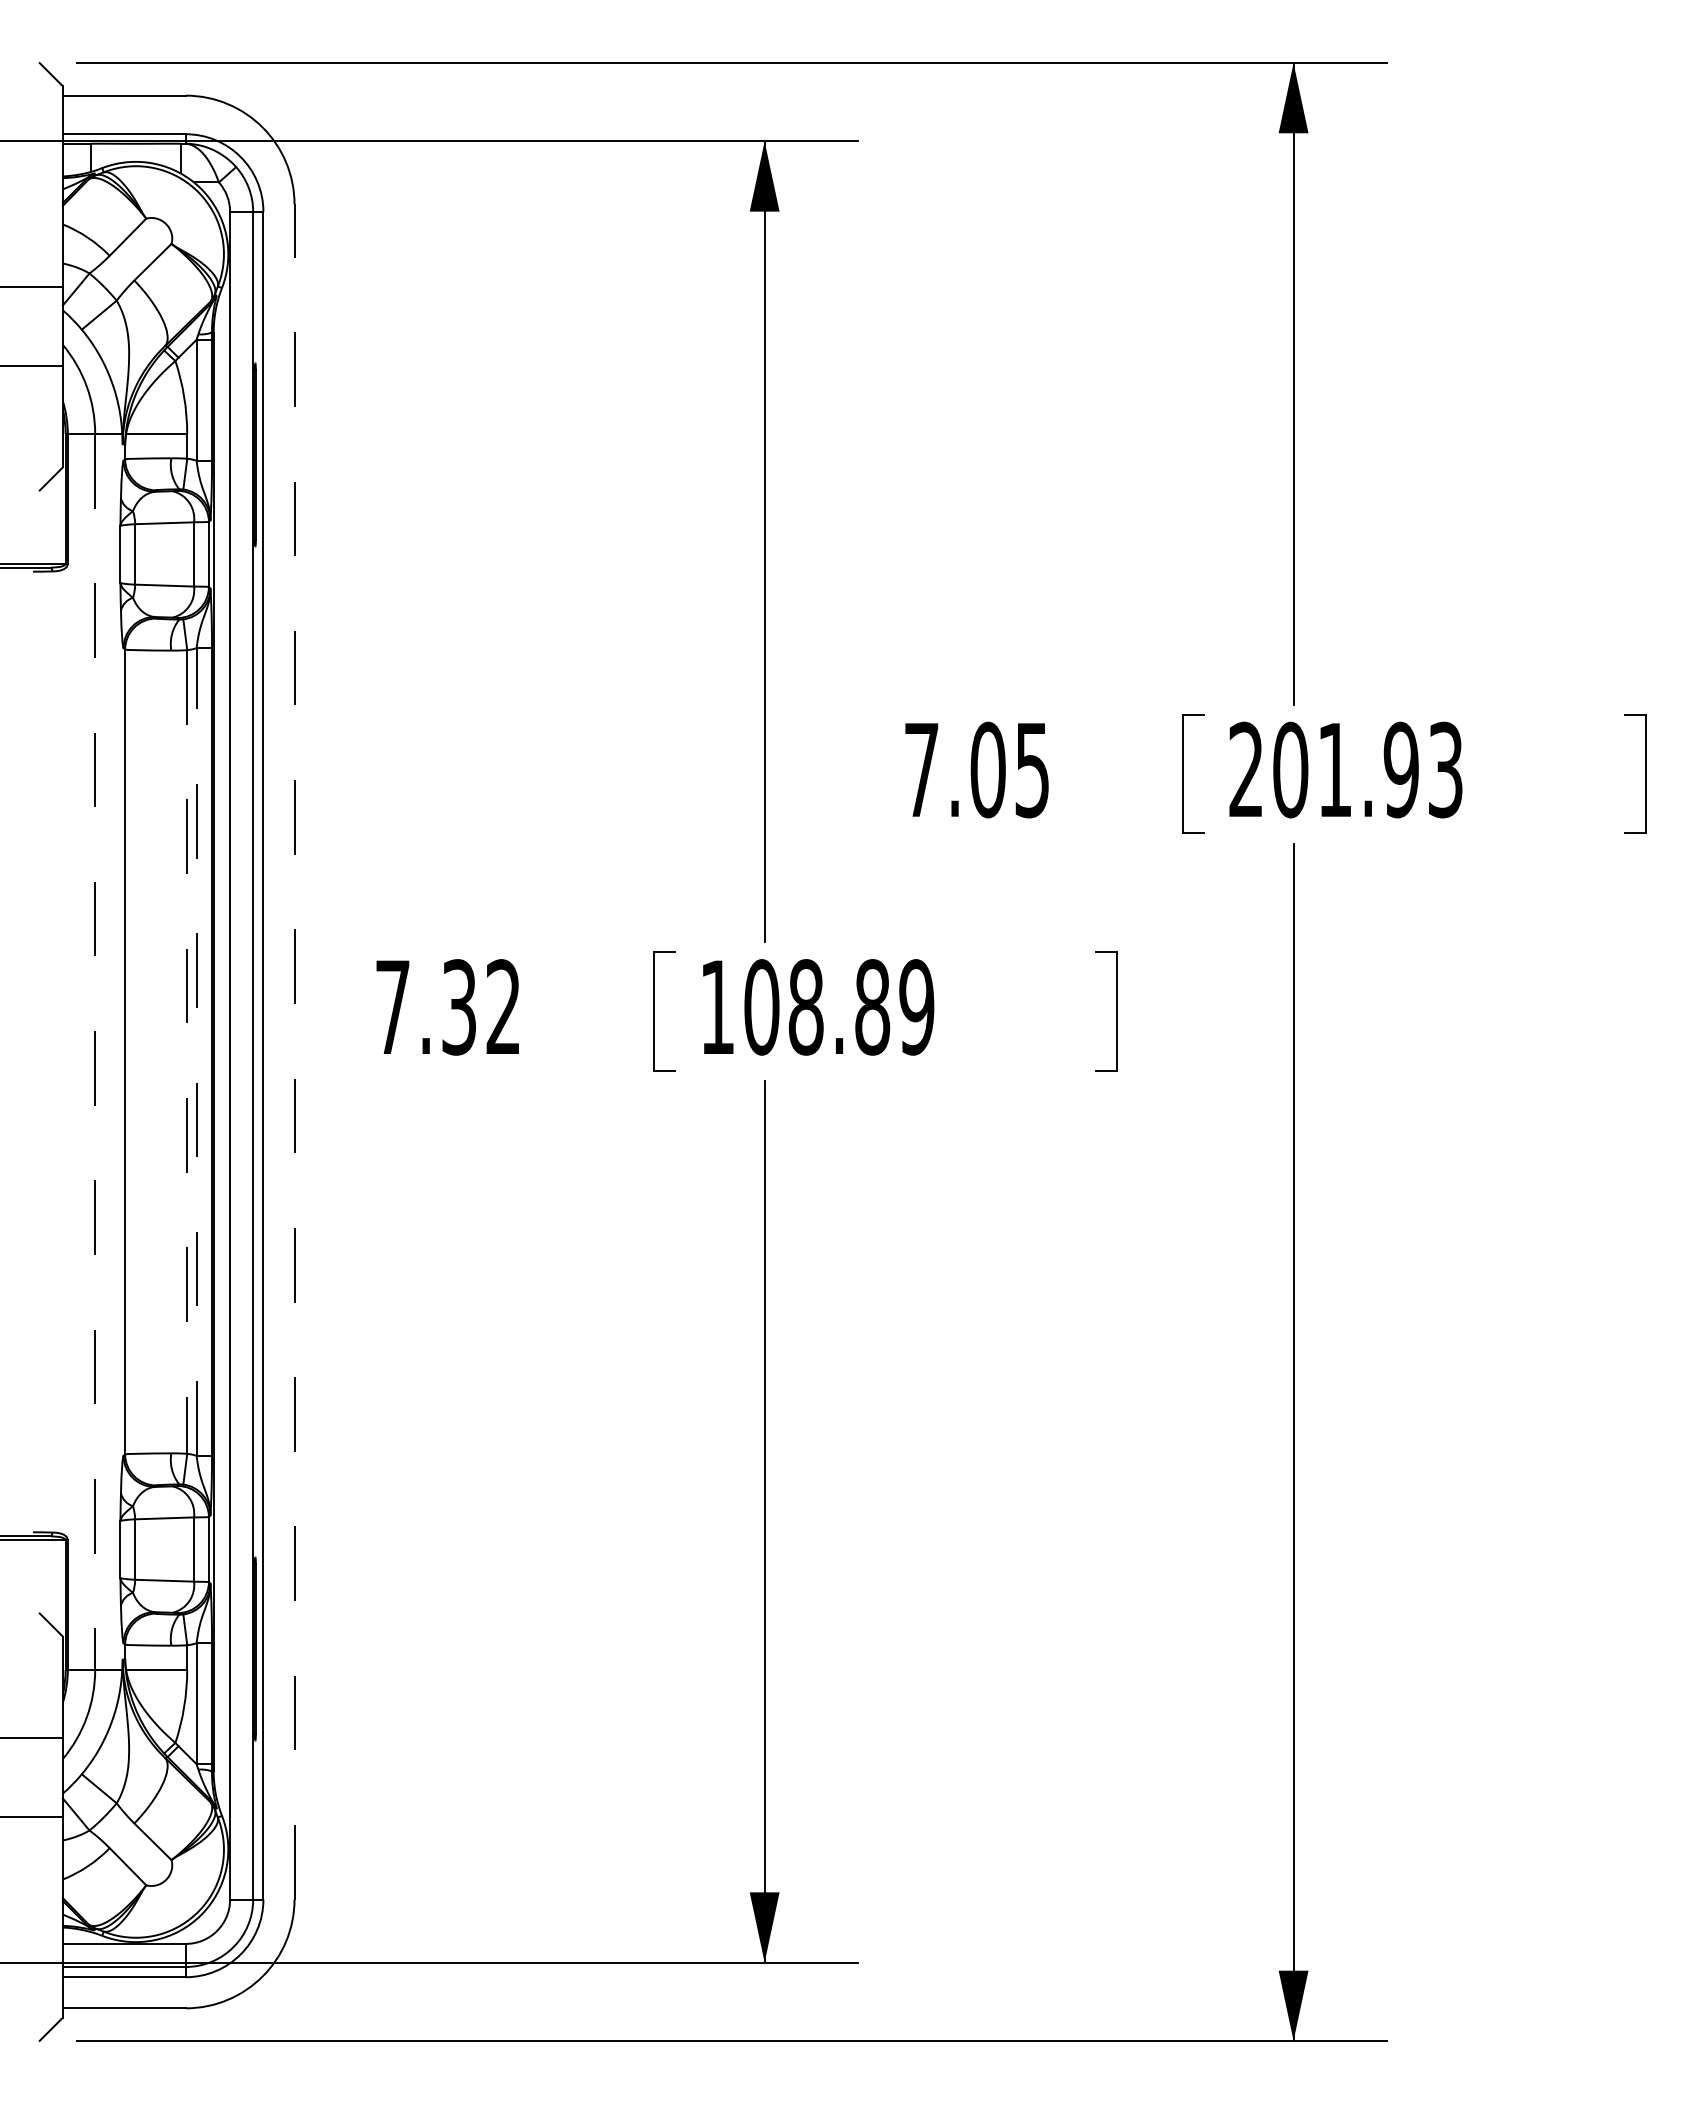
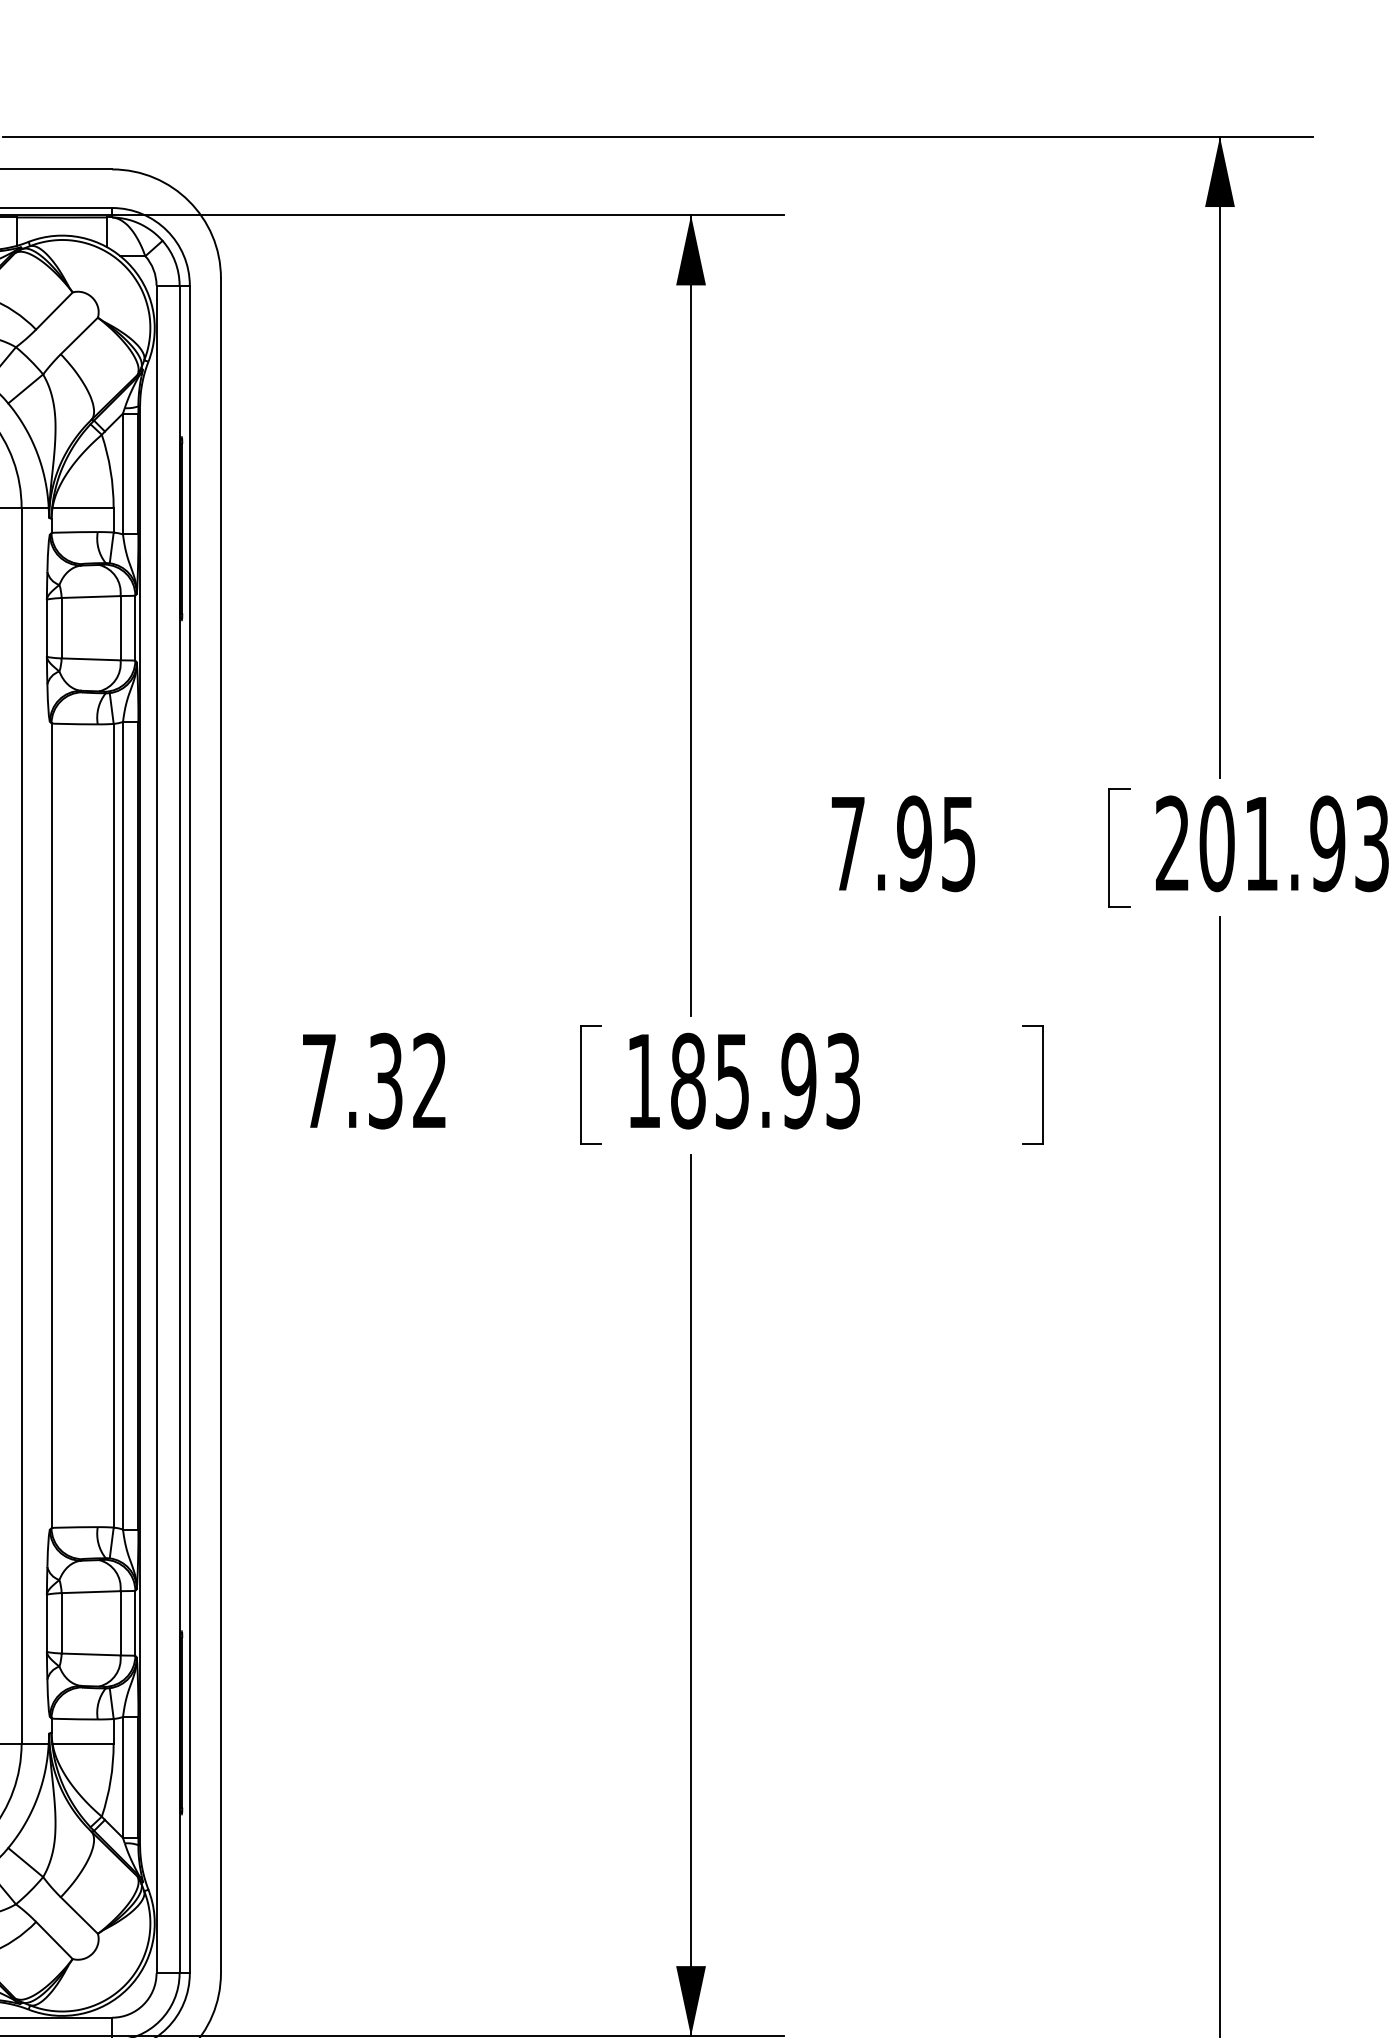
text: (987, 769) -> (913, 843), 7.05 -> 7.95
text: (839, 1007) -> (765, 1081), 108.89 -> 185.93
line: (95, 1051) -> (21, 1125), dashed -> solid
line: (187, 1051) -> (113, 1125), dashed -> solid
line: (196, 1051) -> (122, 1125), dashed -> solid
line: (294, 1051) -> (220, 1125), dashed -> solid

